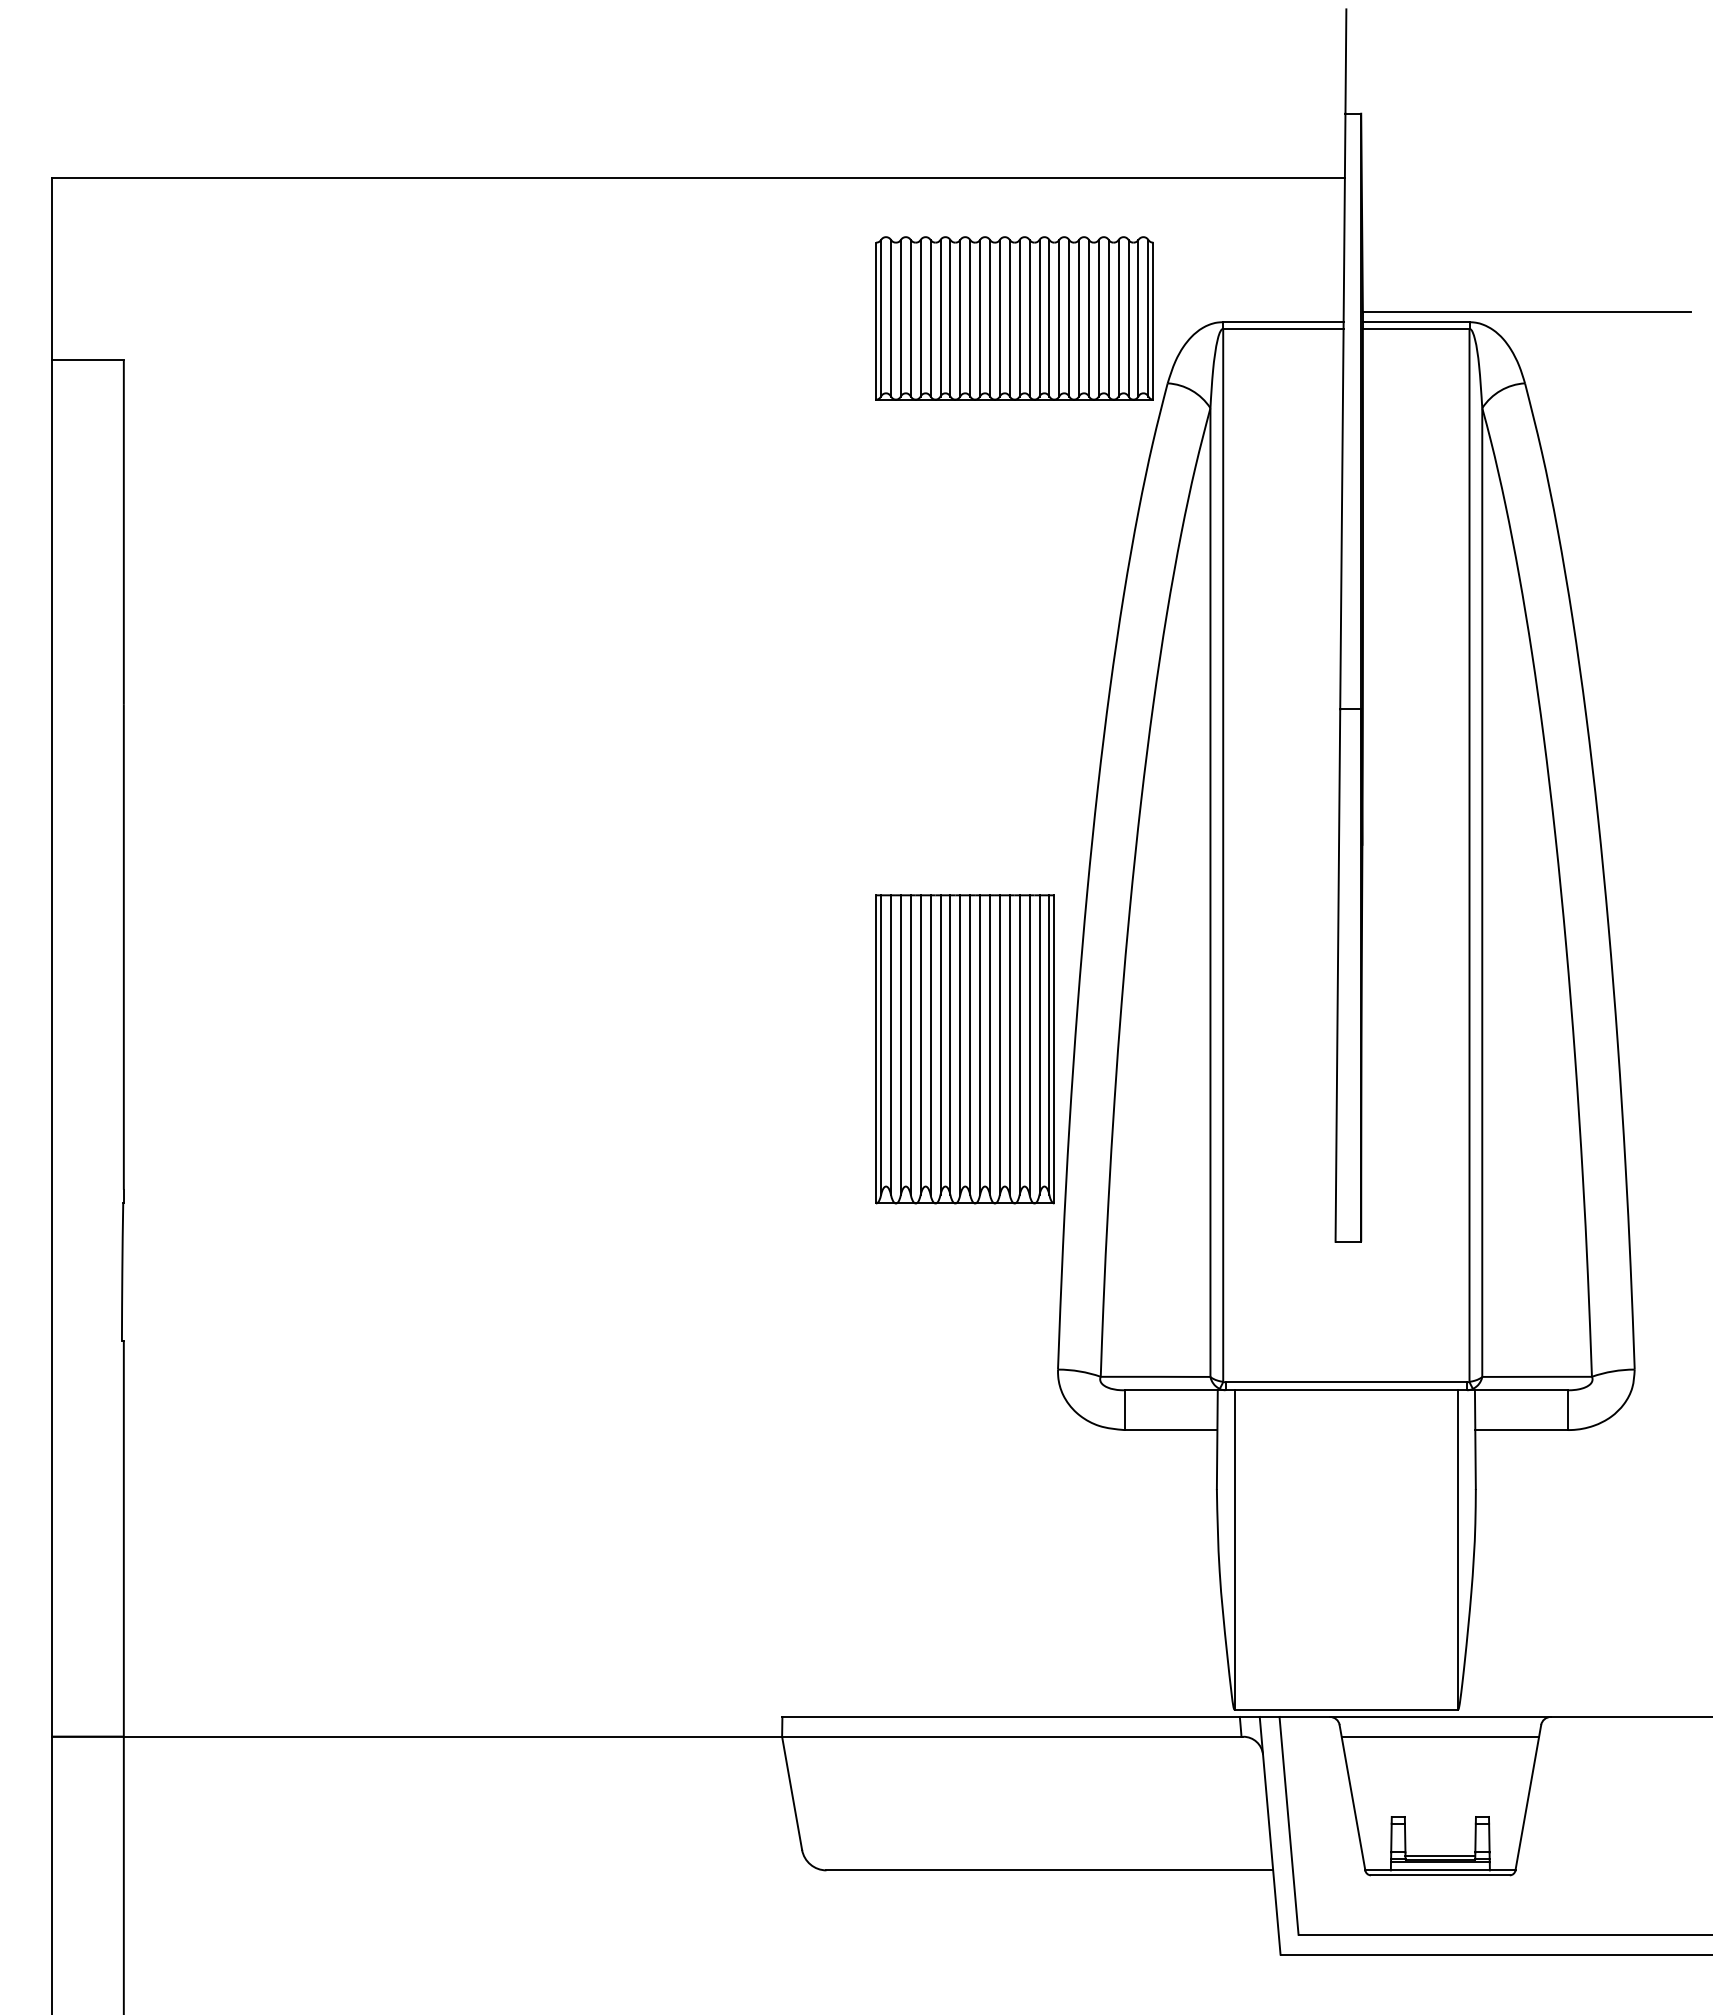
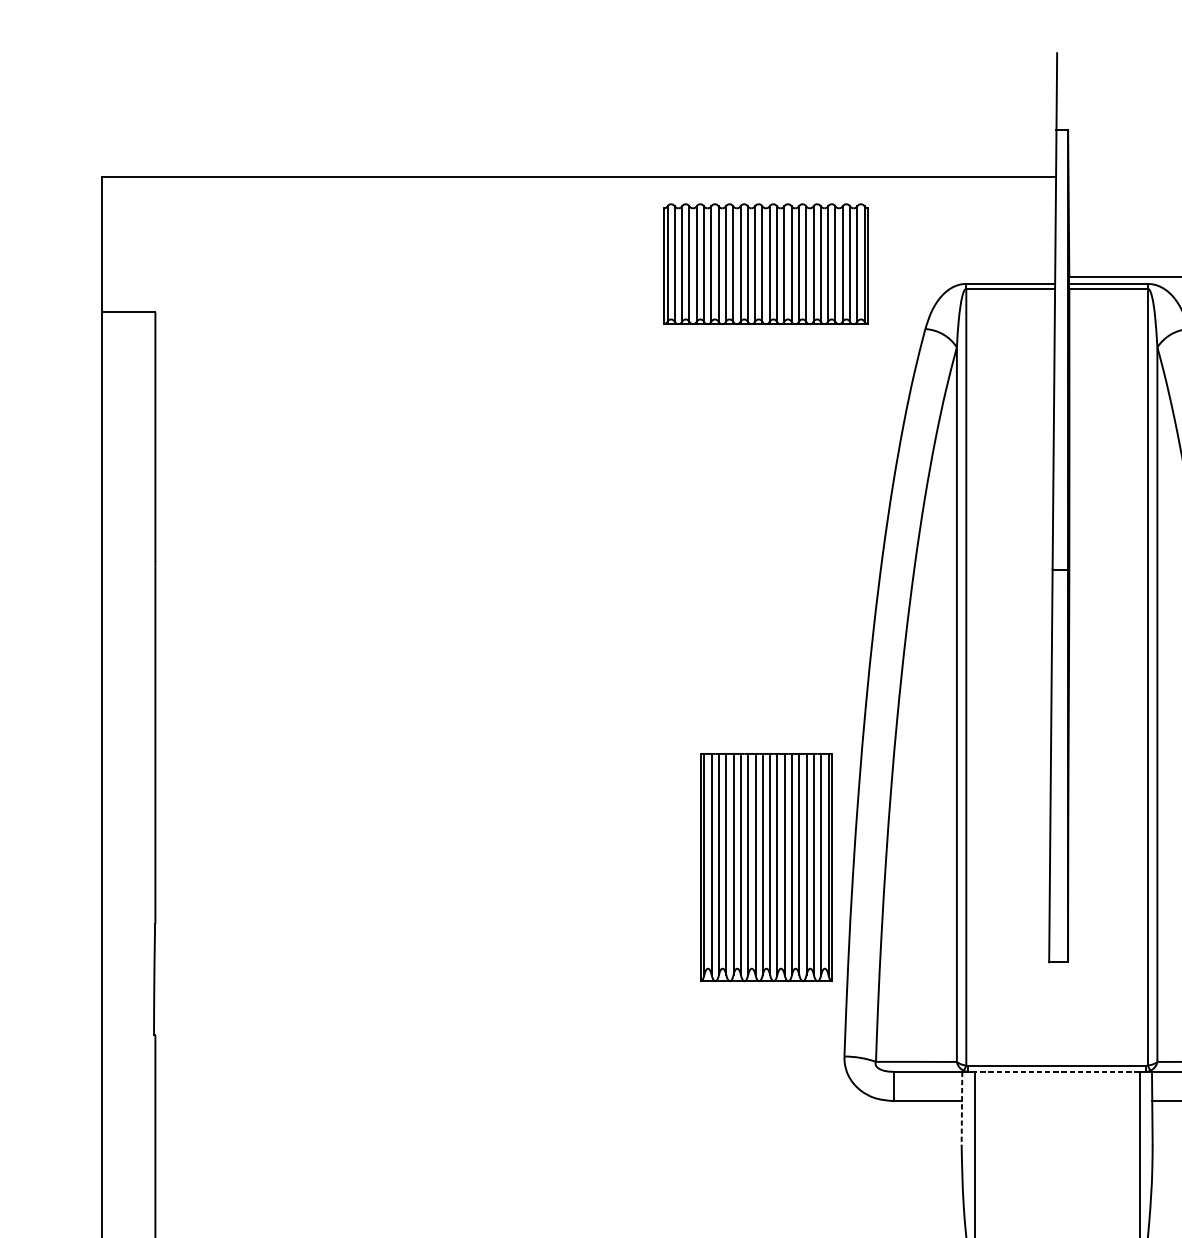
part: (1014, 318) -> (765, 264), moved
part: (964, 1049) -> (765, 867), moved
line: (1346, 1390) -> (1057, 1071), solid -> dashed
line: (1217, 1440) -> (962, 1108), solid -> dashed

